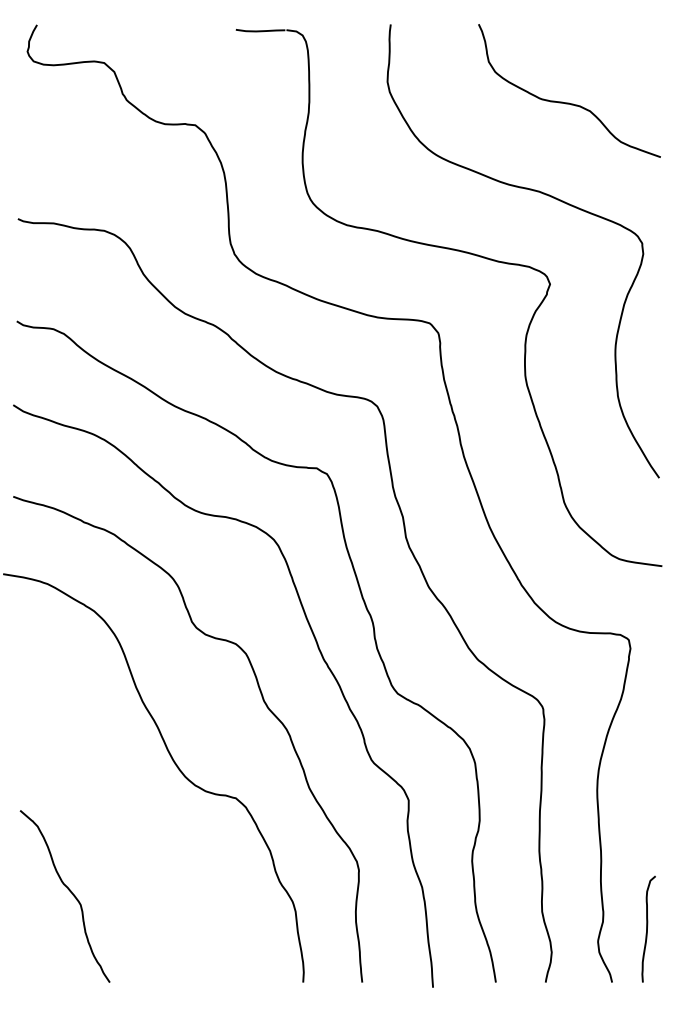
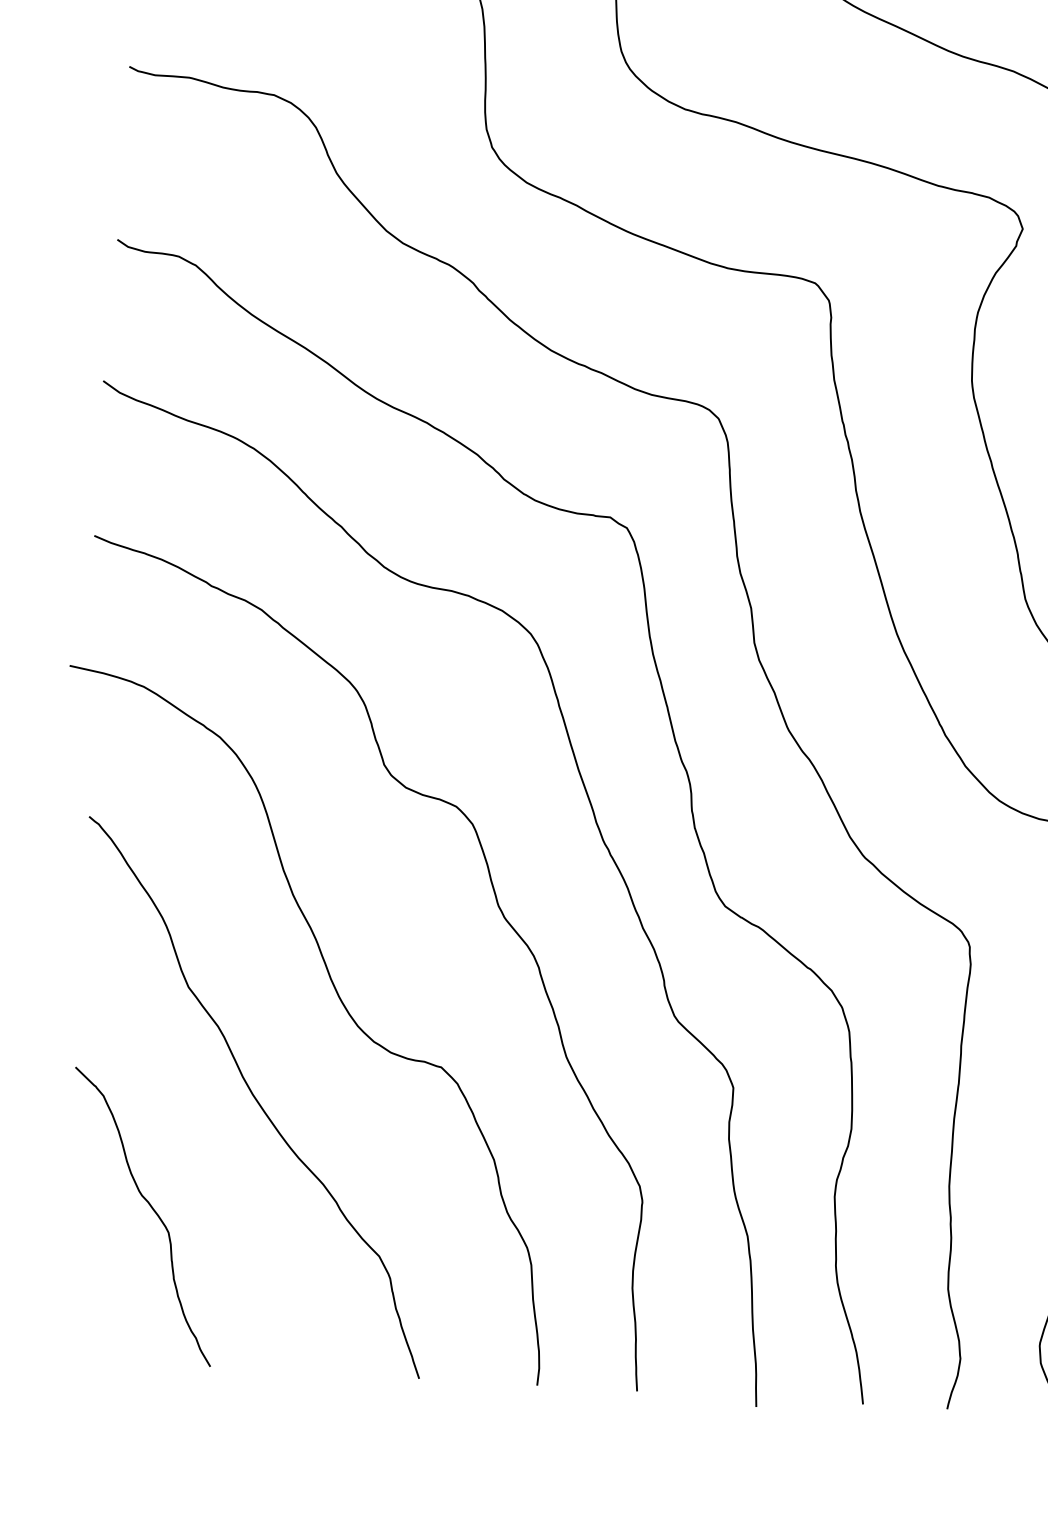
curve: (126, 821) -> (254, 1096), added

